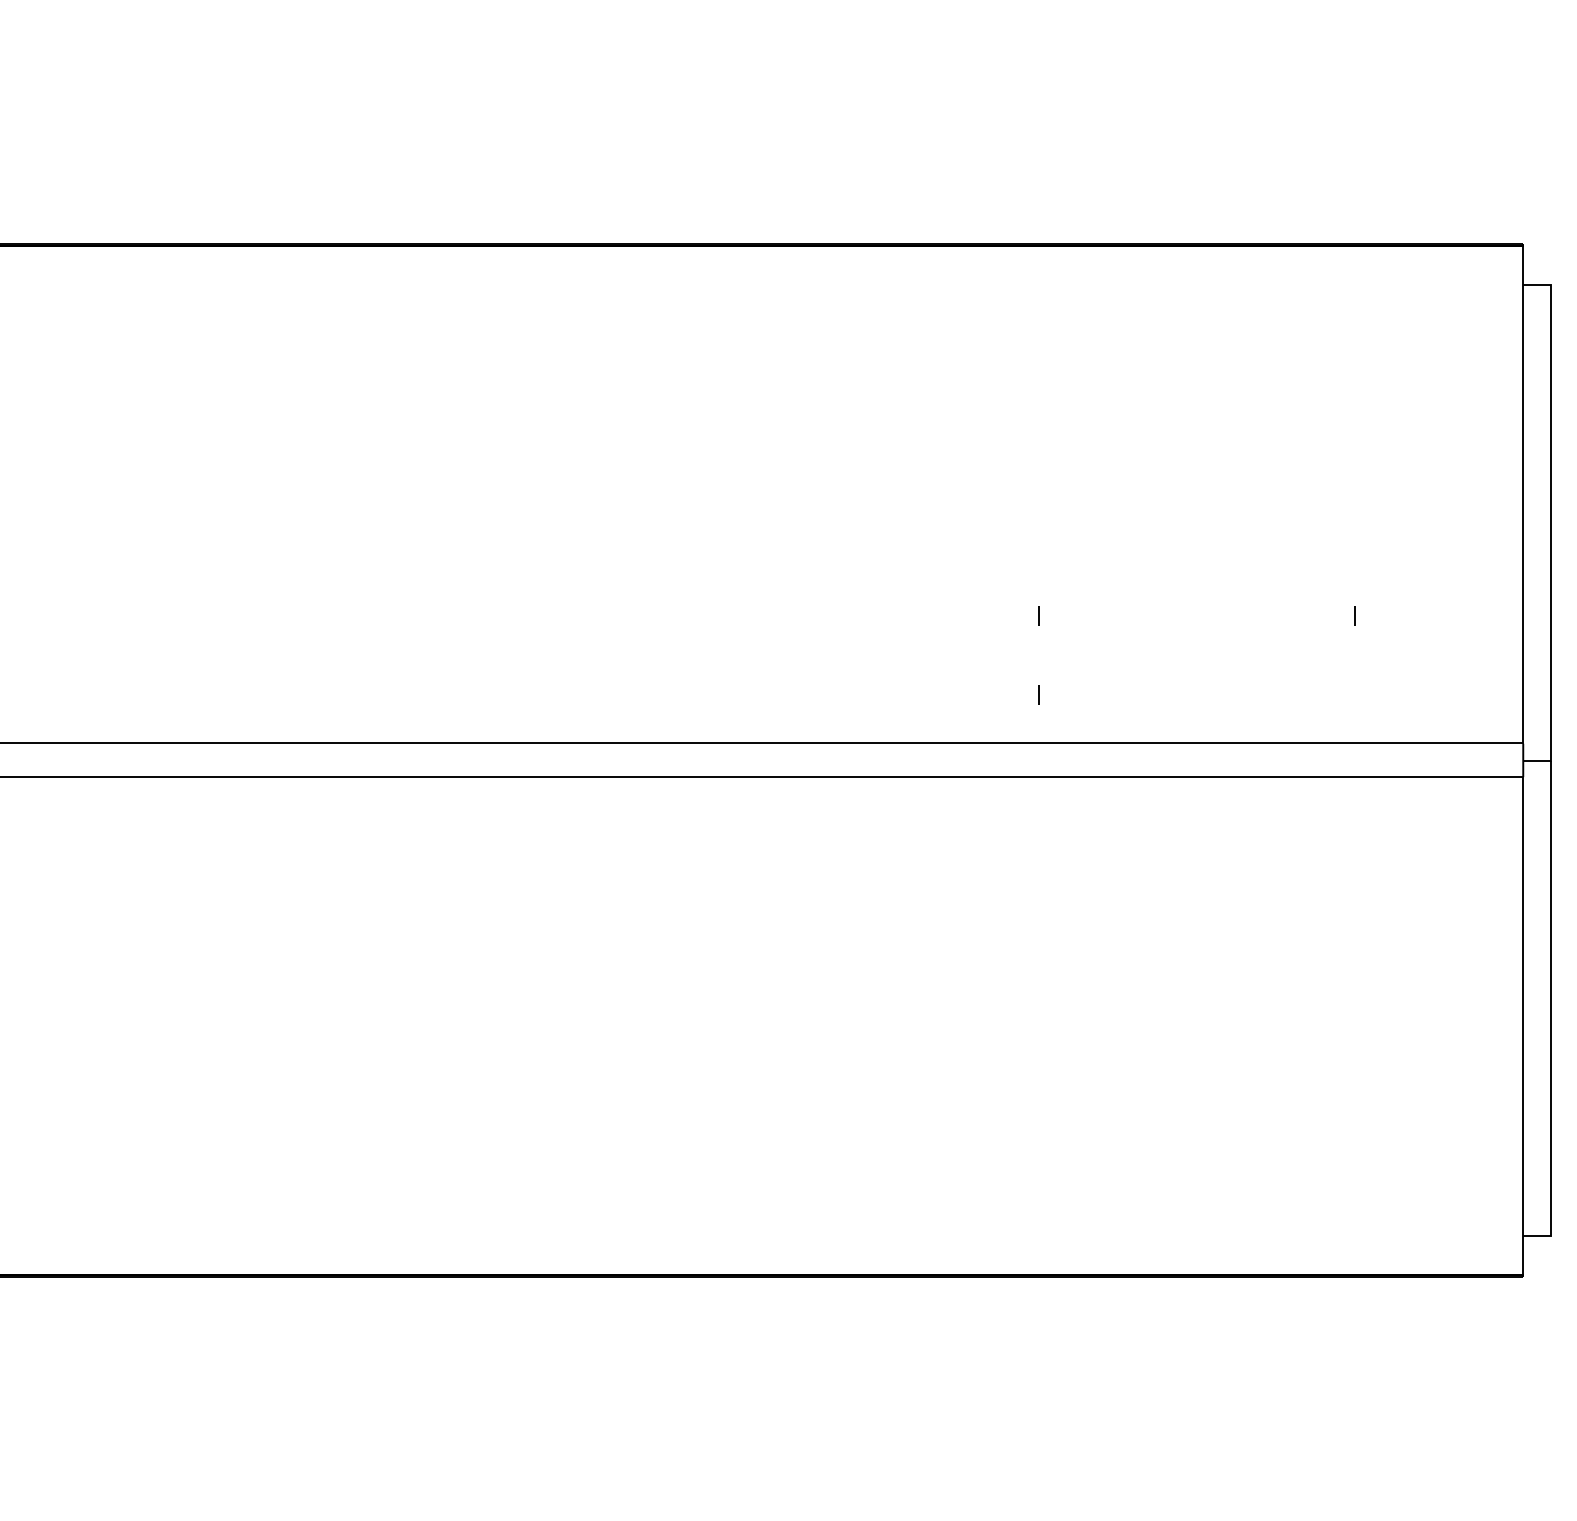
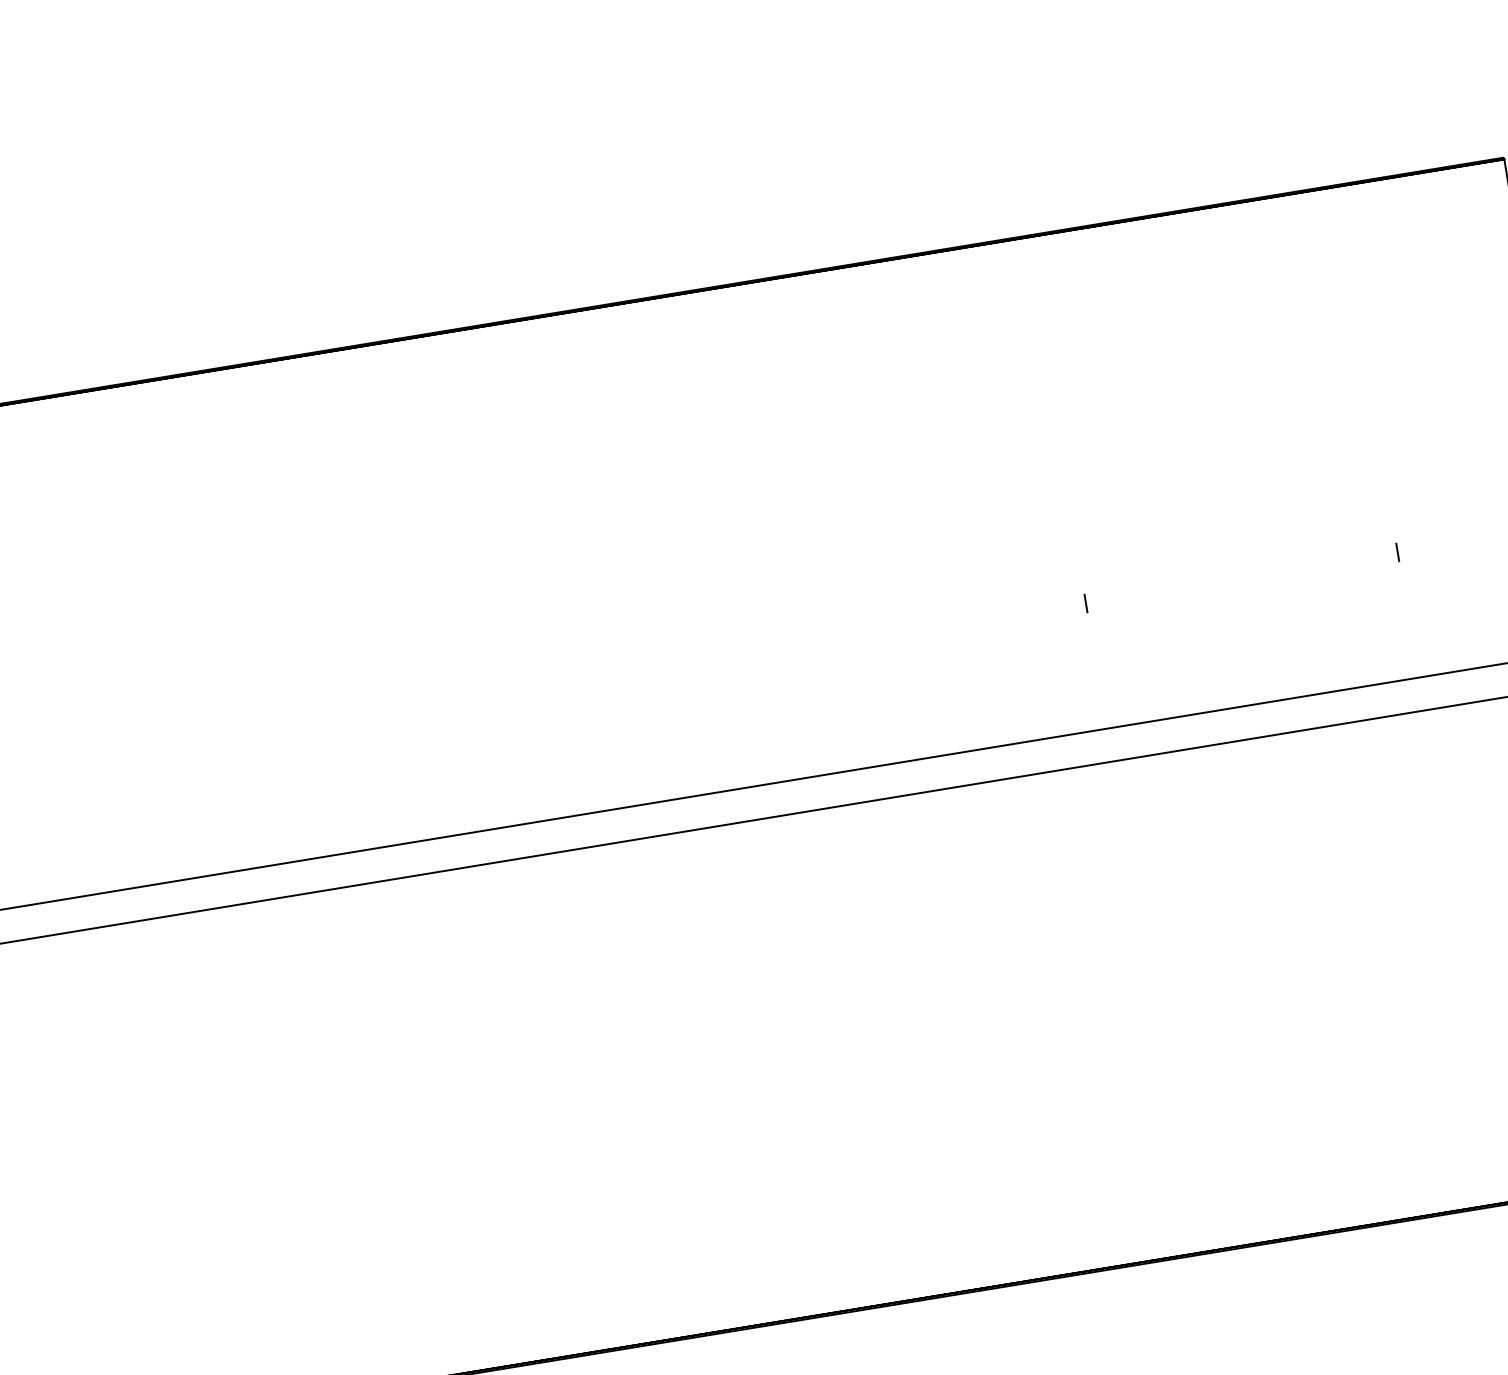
line: (1038, 694) -> (1098, 680), removed

